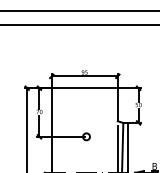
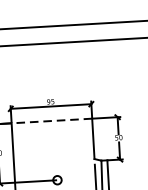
line: (84, 88) -> (51, 121), solid -> dashed

